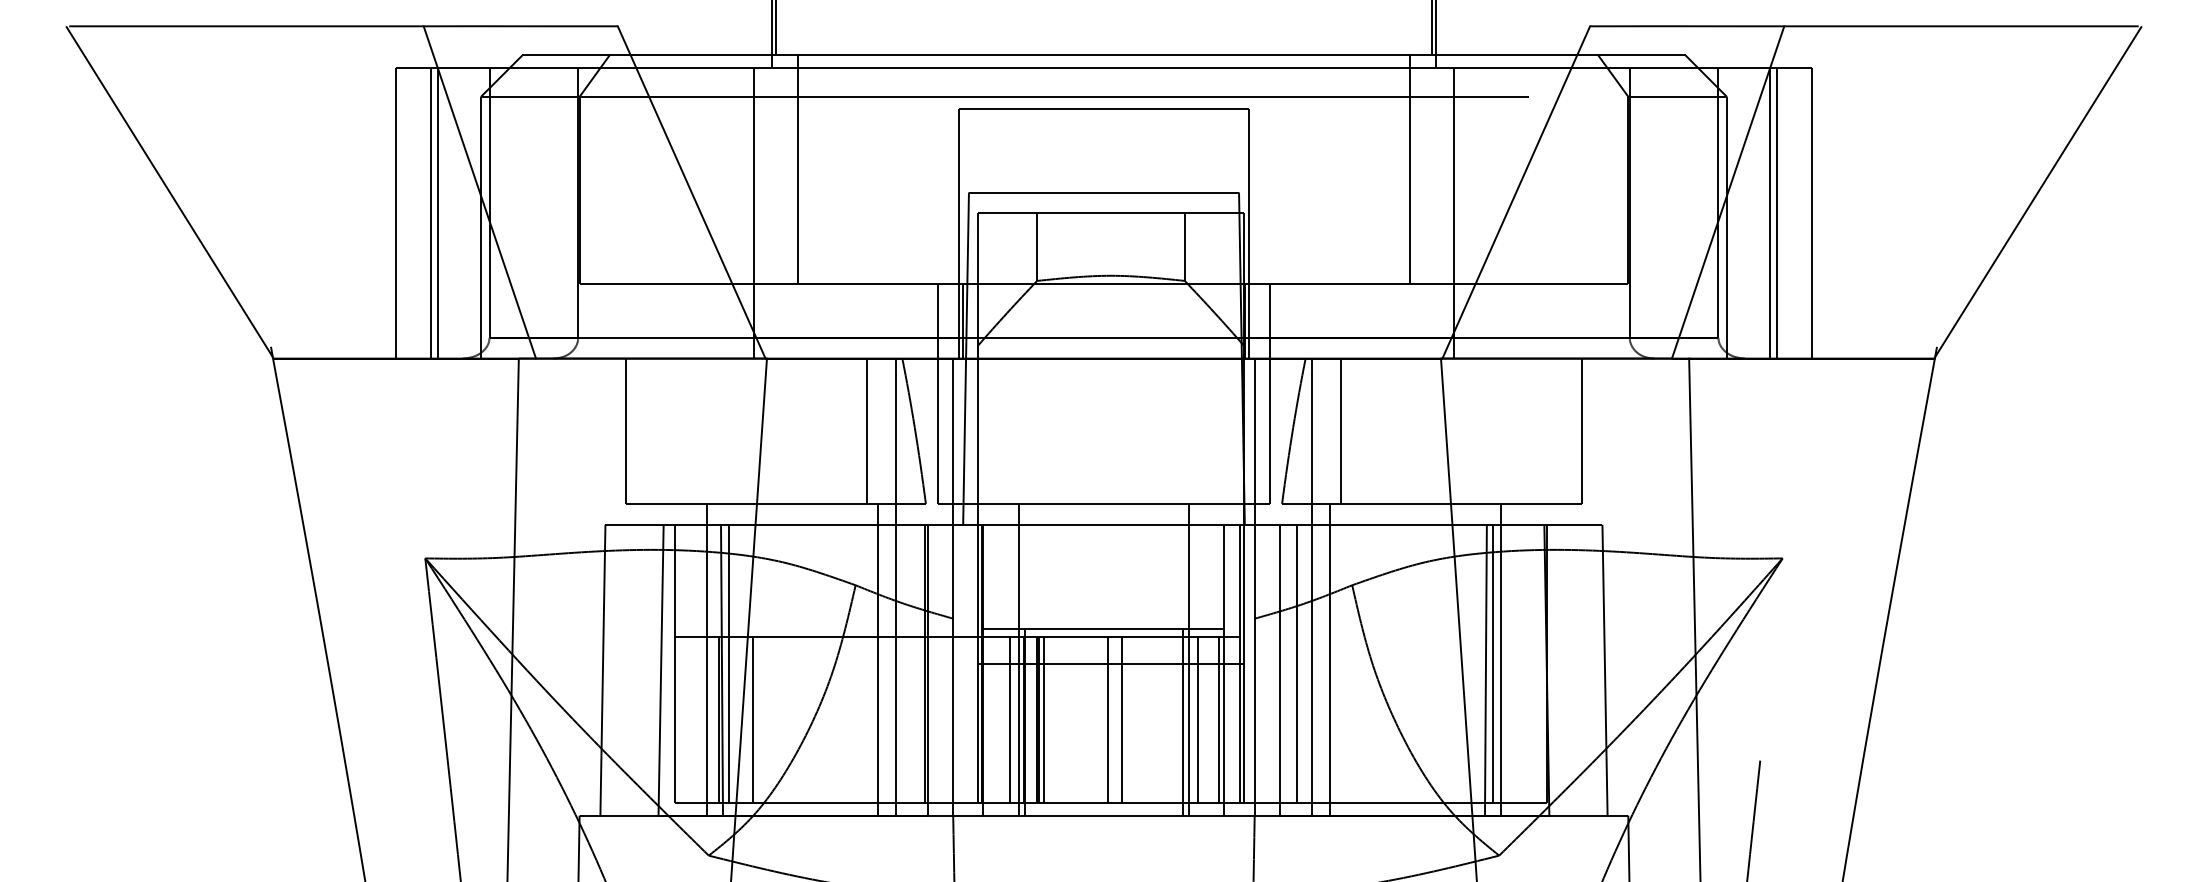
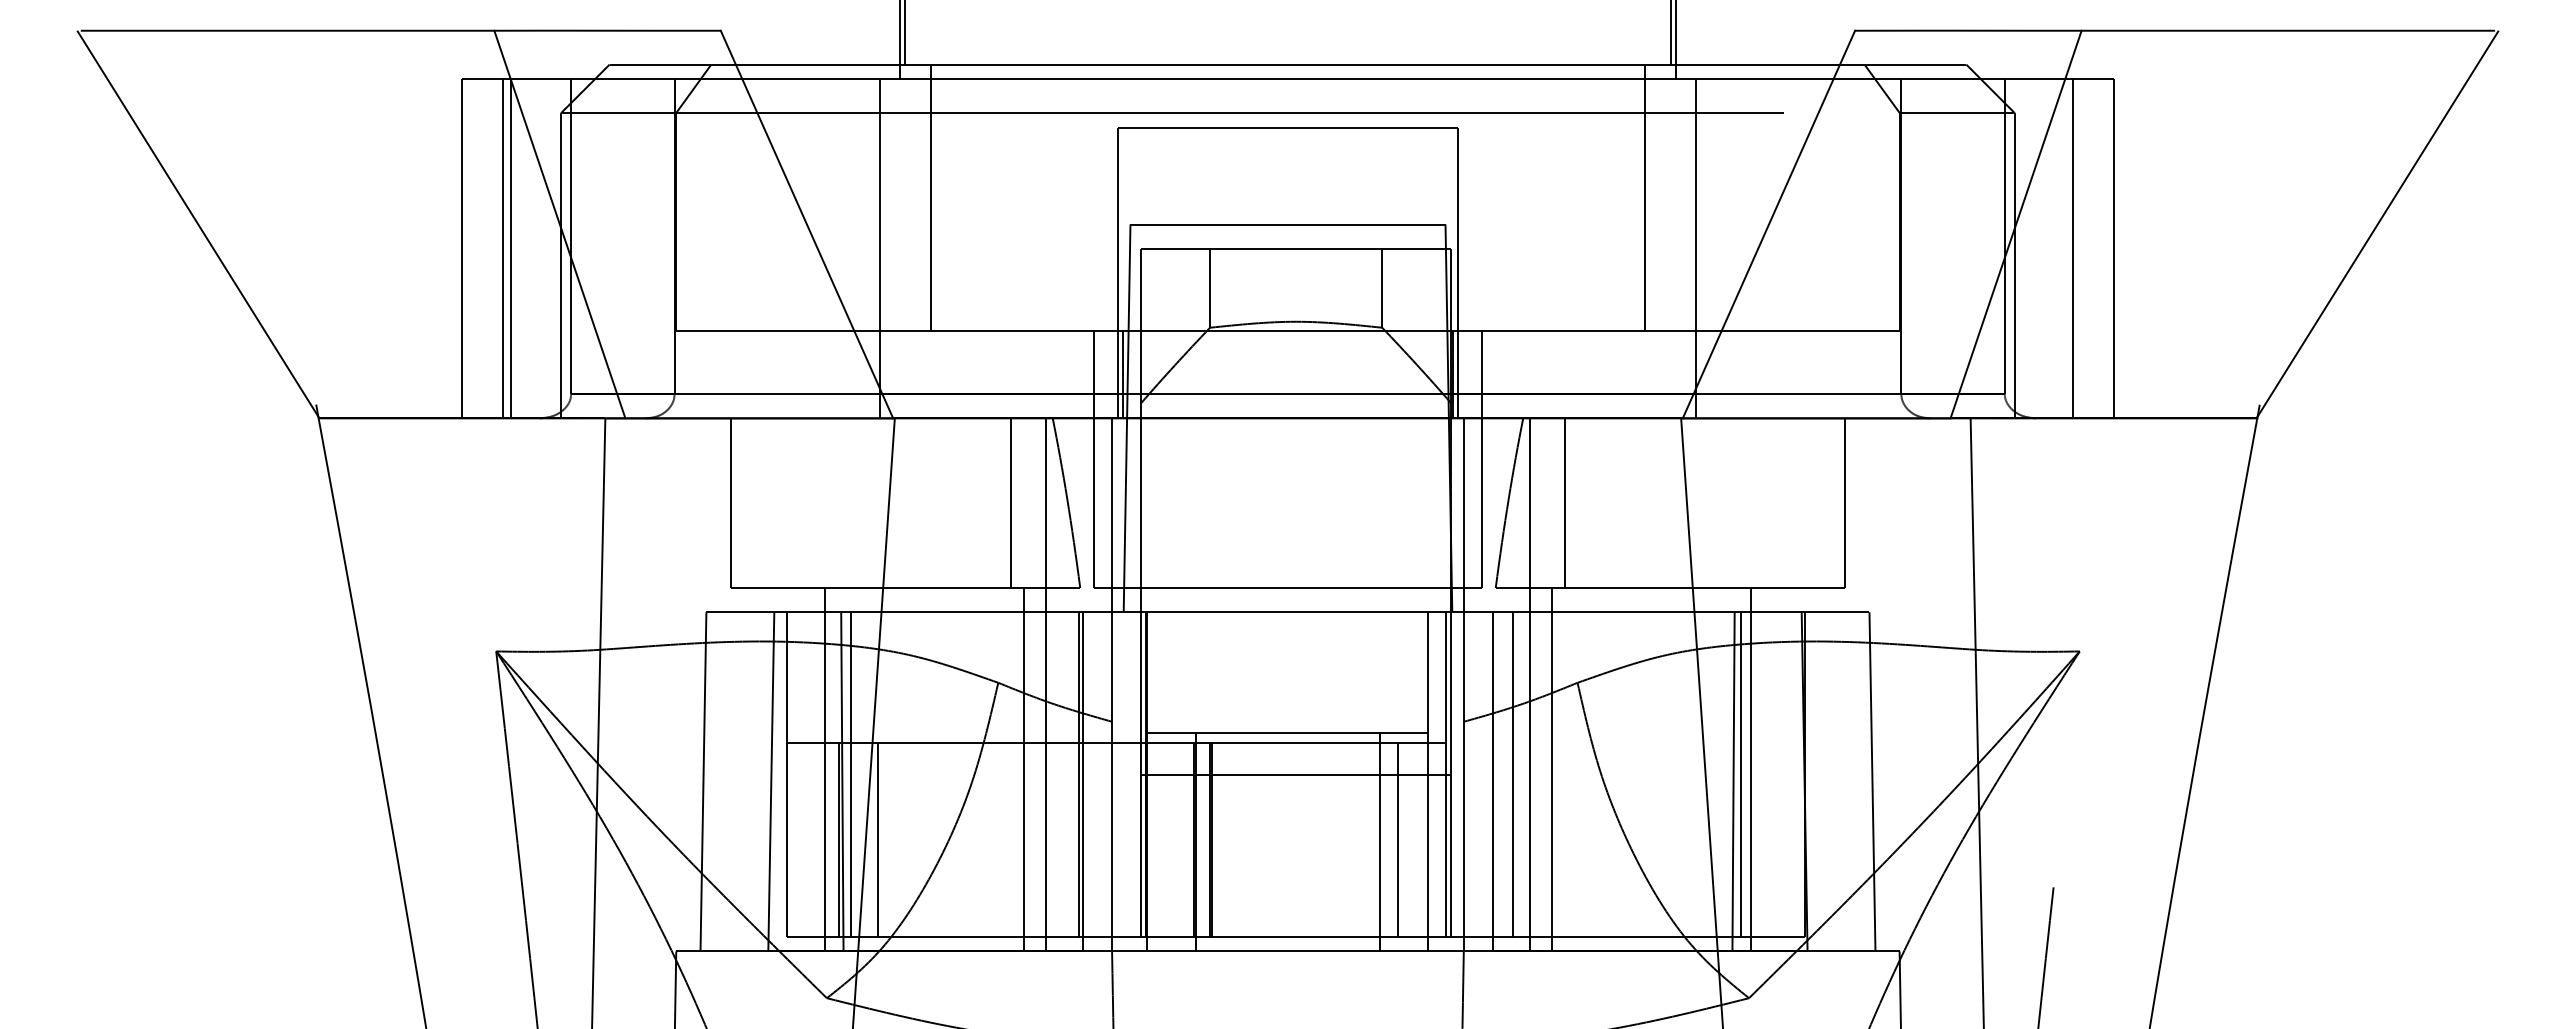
line: (1770, 212) -> (2065, 248), removed
line: (1018, 659) -> (1188, 769), removed
line: (1189, 659) -> (1387, 769), removed
line: (1009, 719) -> (1177, 839), removed
line: (1044, 719) -> (1218, 839), removed
line: (1107, 719) -> (1292, 839), removed
line: (1121, 719) -> (1308, 839), removed
line: (1219, 719) -> (1422, 839), removed

